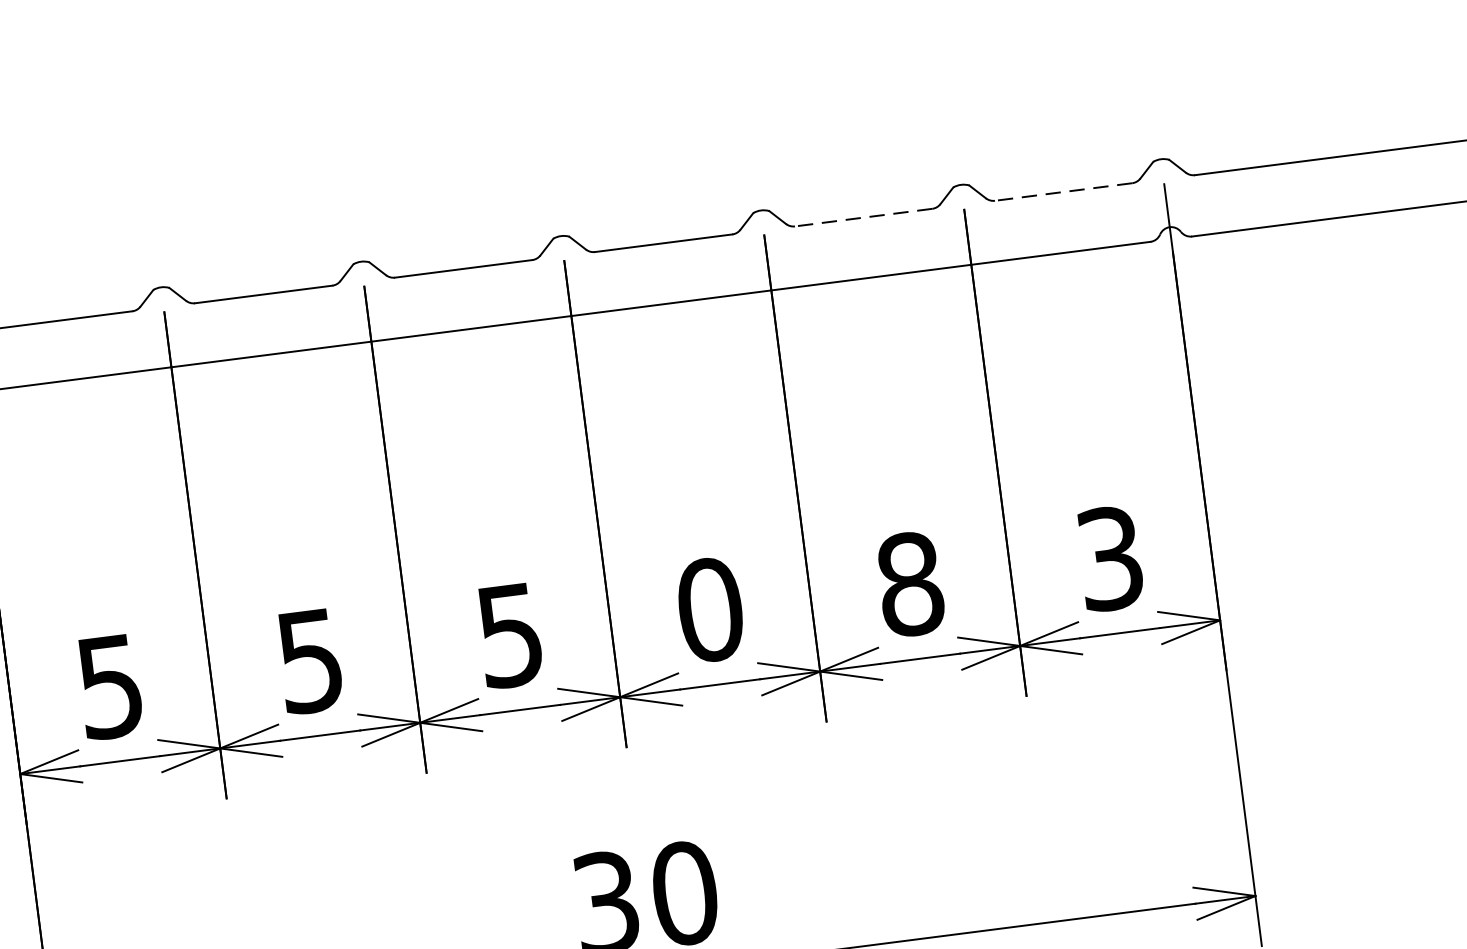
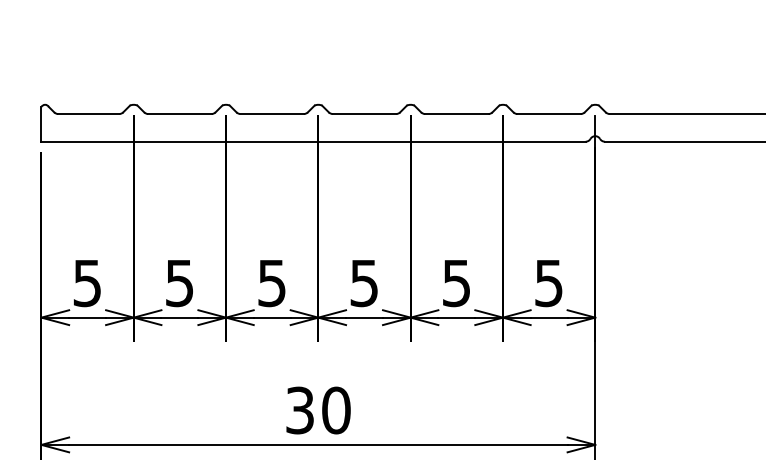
line: (1064, 192) -> (549, 114), dashed -> solid
line: (863, 218) -> (456, 114), dashed -> solid
text: (1109, 557) -> (548, 282), 3 -> 5
text: (909, 584) -> (456, 283), 8 -> 5
text: (710, 610) -> (364, 283), 0 -> 5

